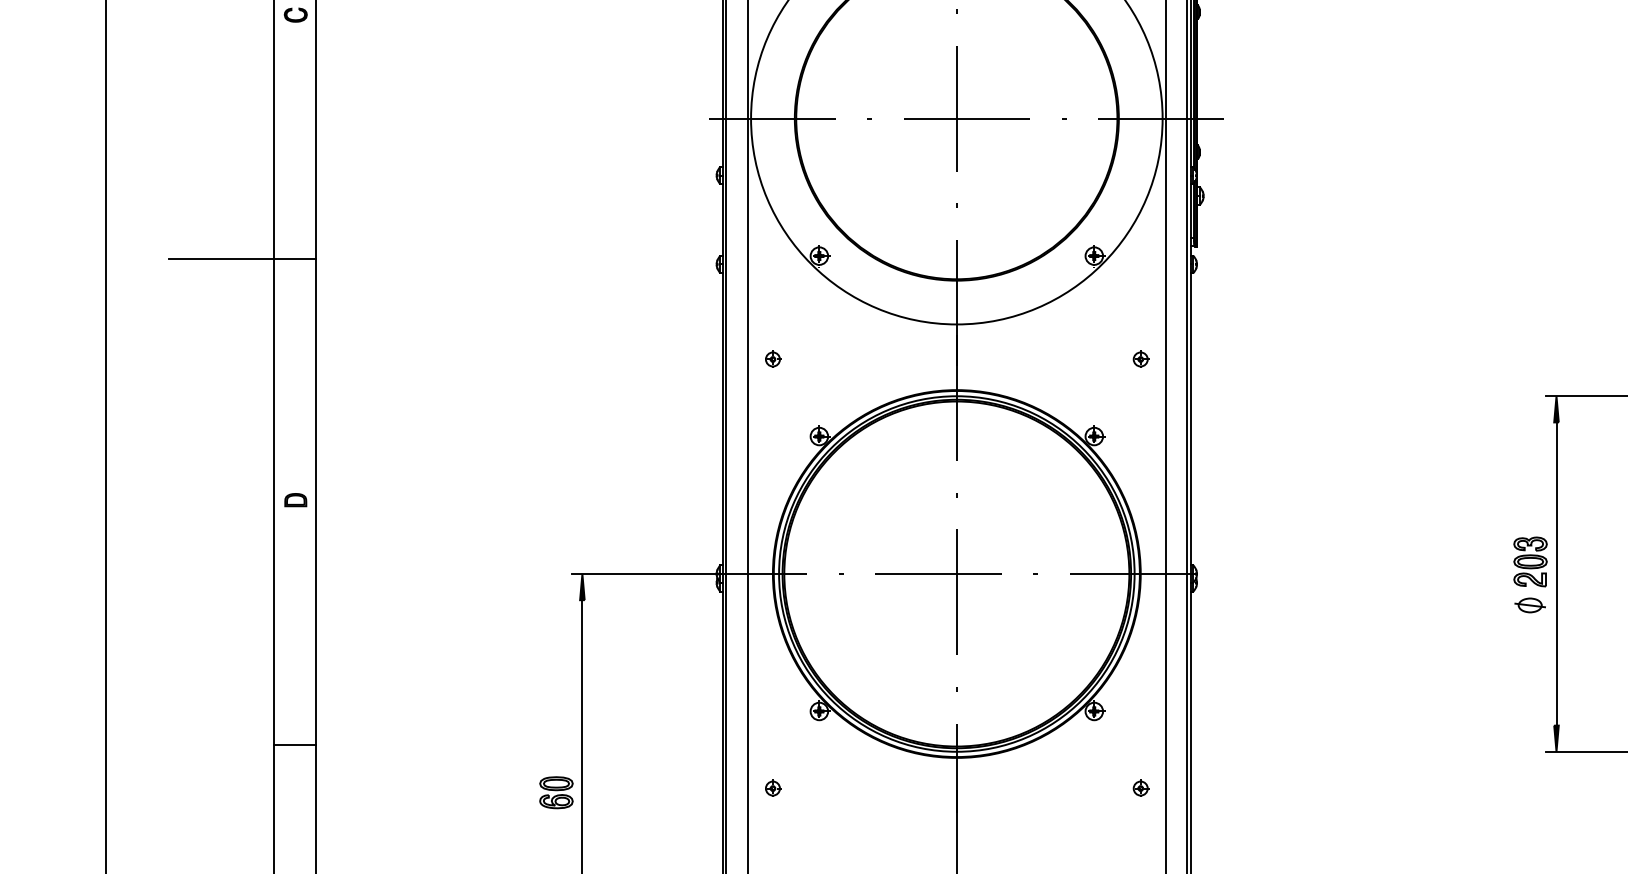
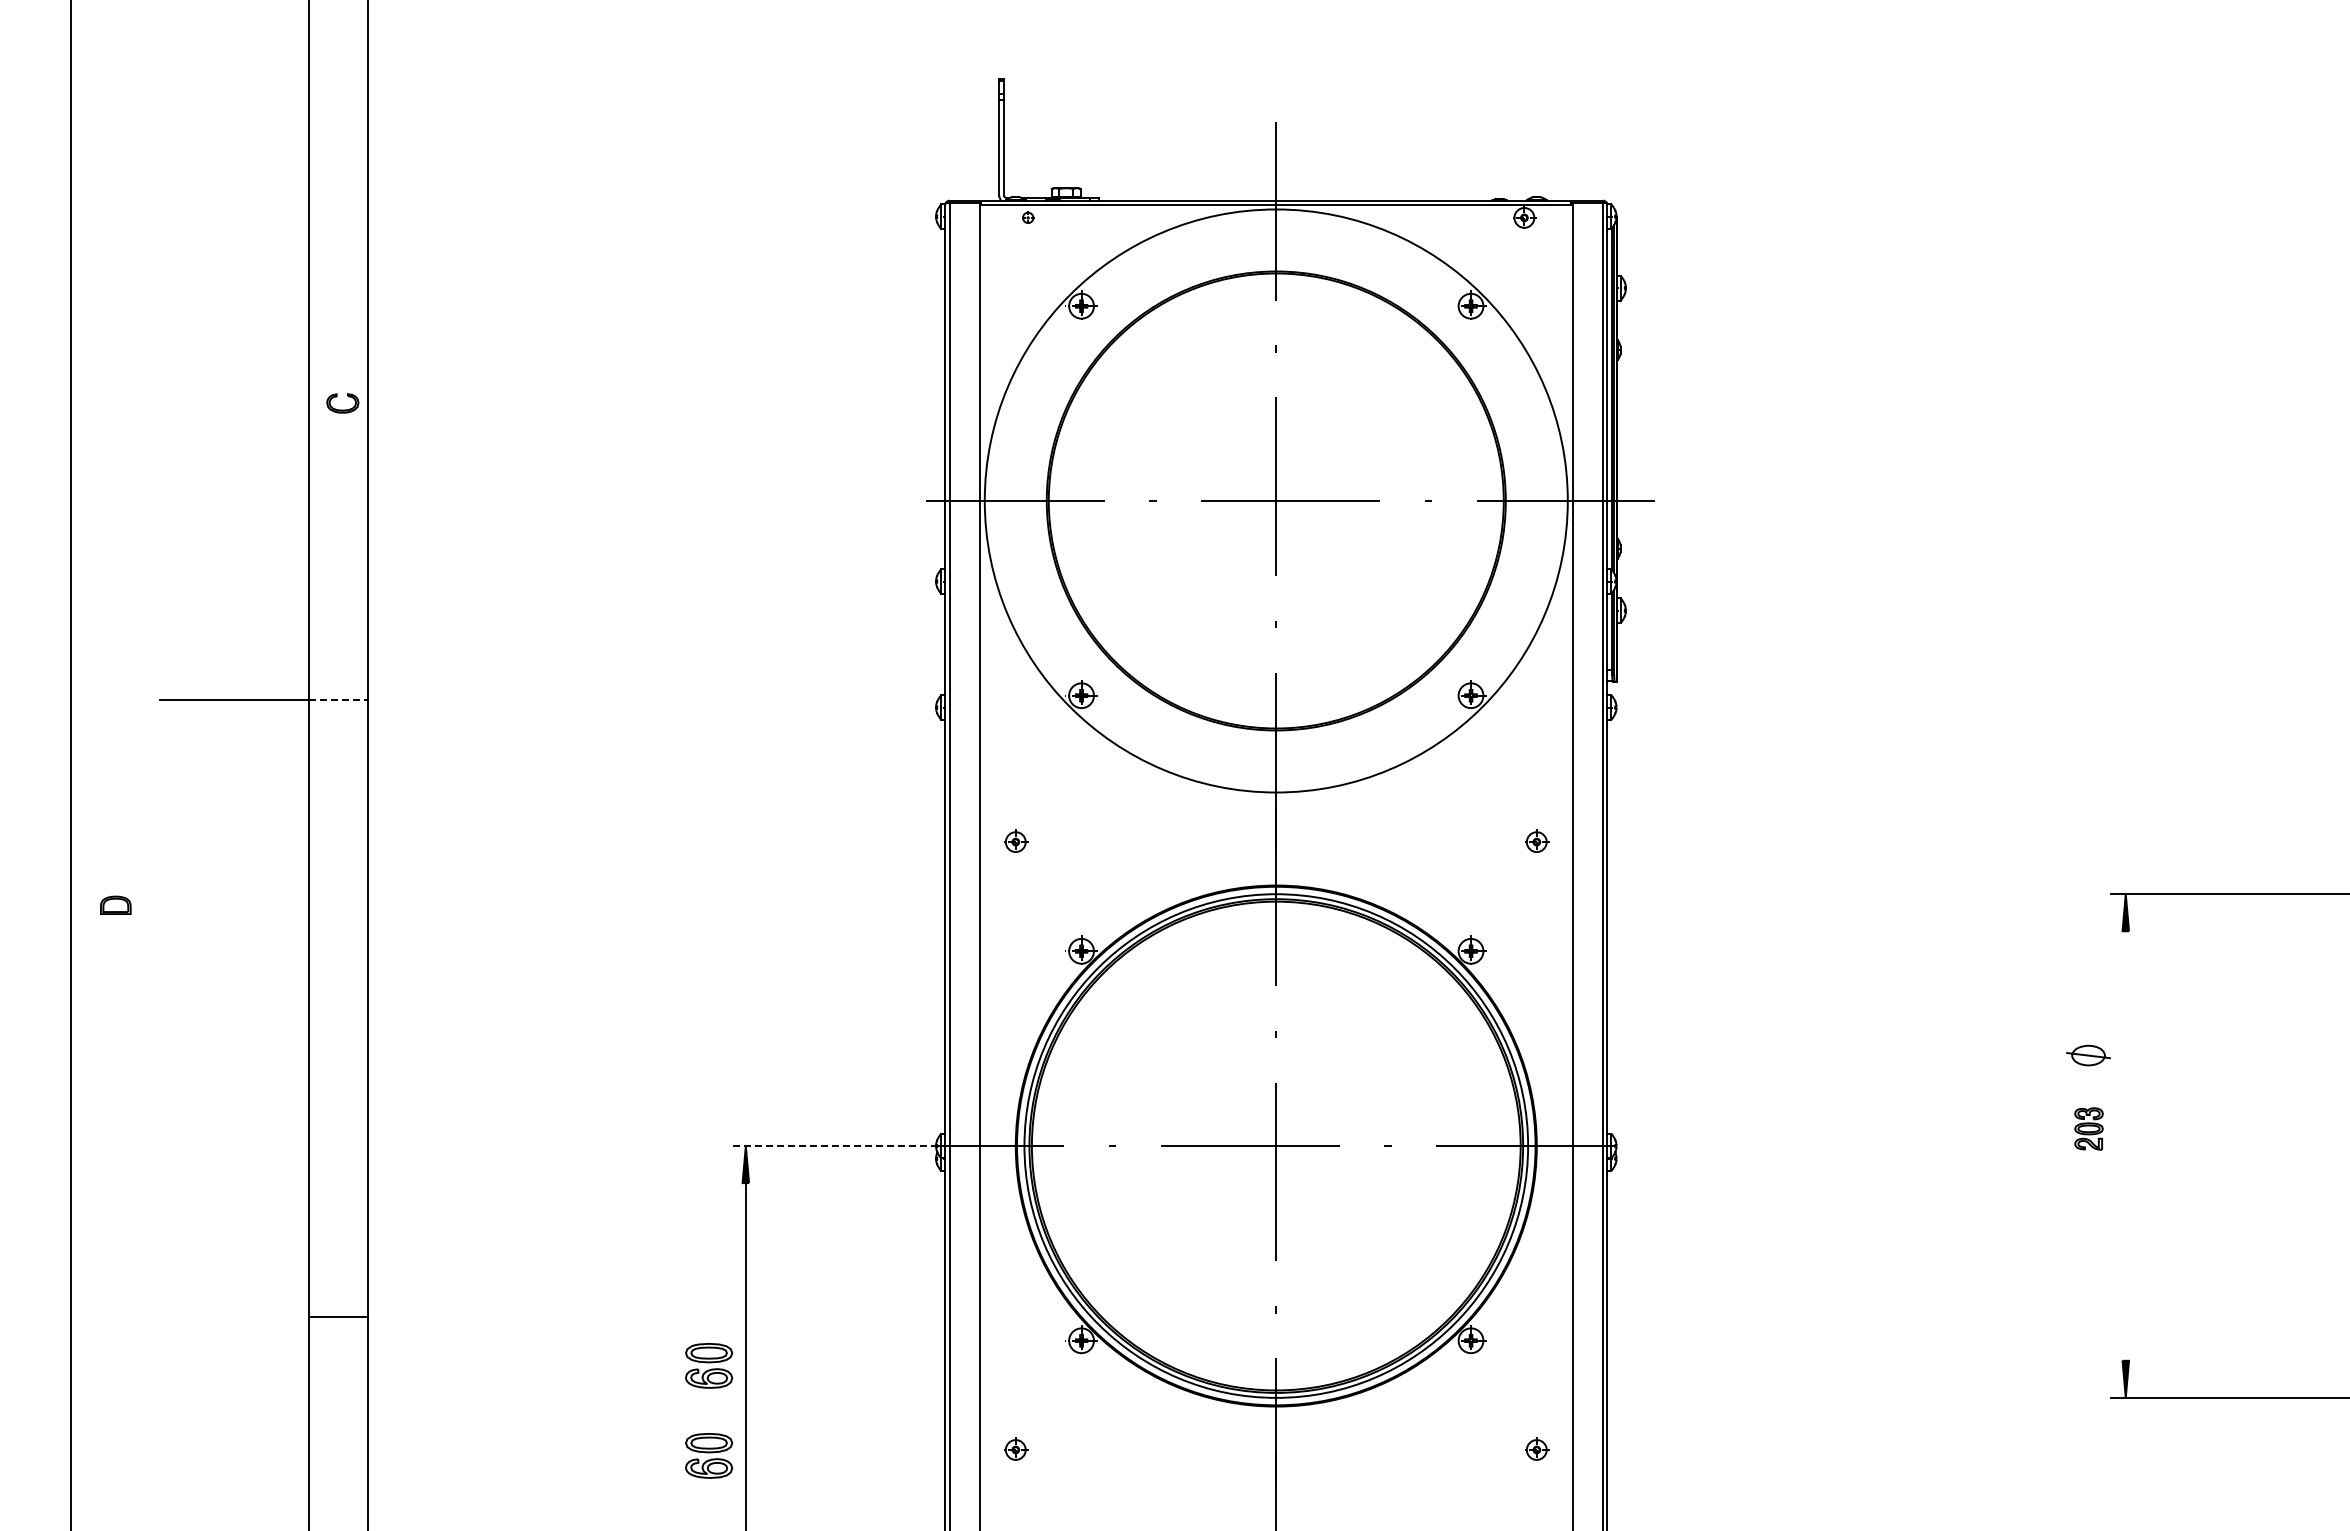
part: (295, 15) -> (342, 403), moved
line: (294, 259) -> (338, 700), solid -> dashed
part: (295, 499) -> (115, 904), moved
part: (1530, 561) -> (2088, 1128), size x0.6
line: (1556, 573) -> (2125, 1145), removed
line: (644, 574) -> (833, 1146), solid -> dashed
part: (1530, 605) -> (2088, 1055), moved
part: (556, 728) -> (709, 1365), added
line: (294, 744) -> (338, 1316), moved

